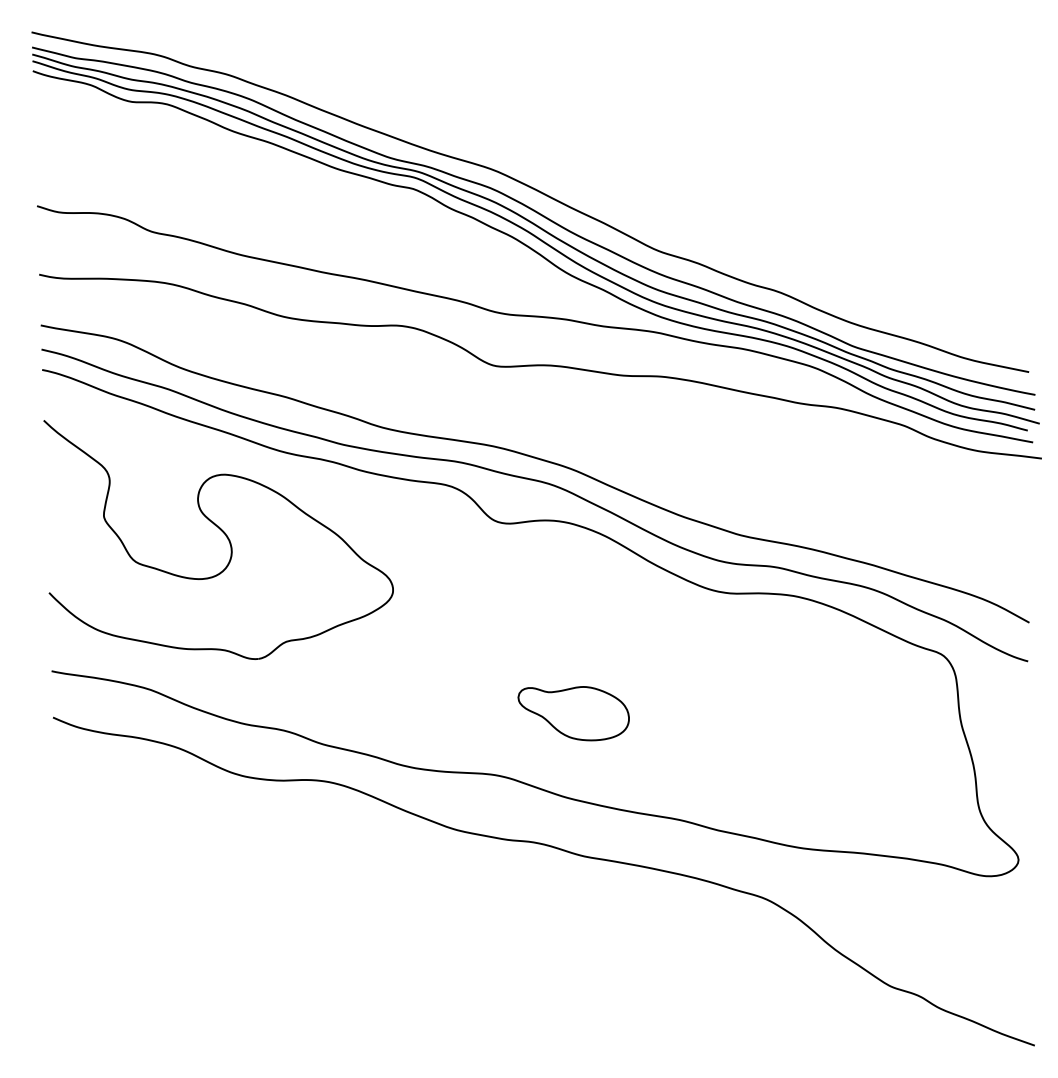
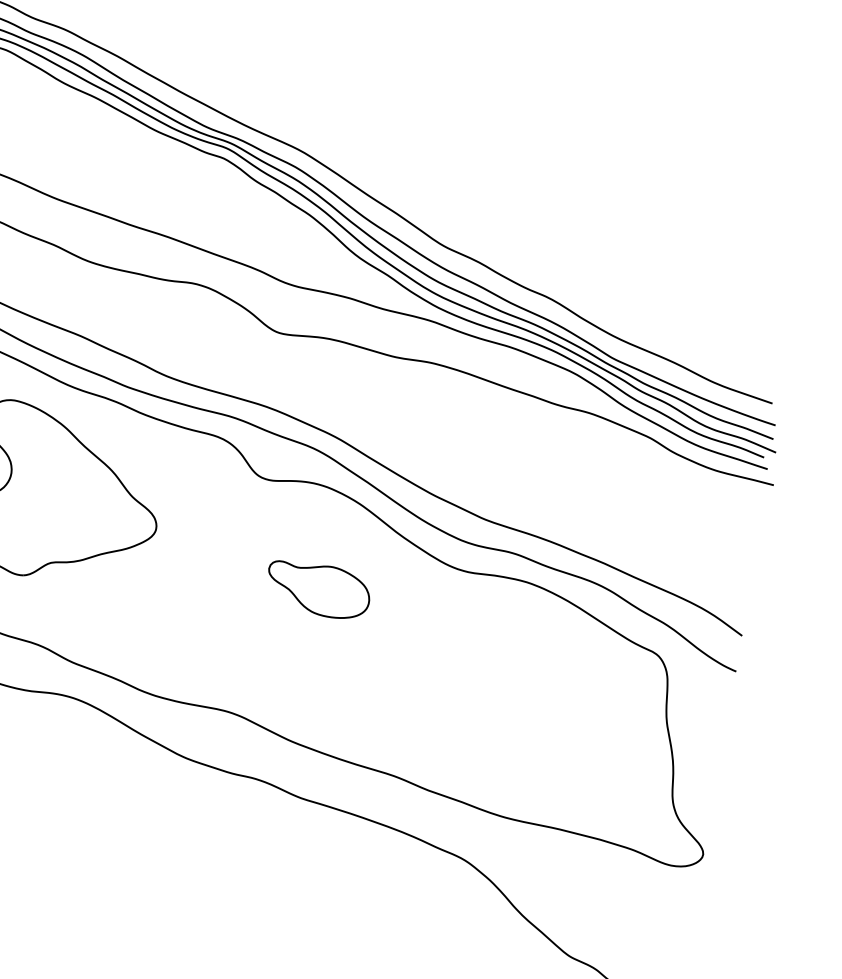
part: (573, 713) -> (318, 590), moved

